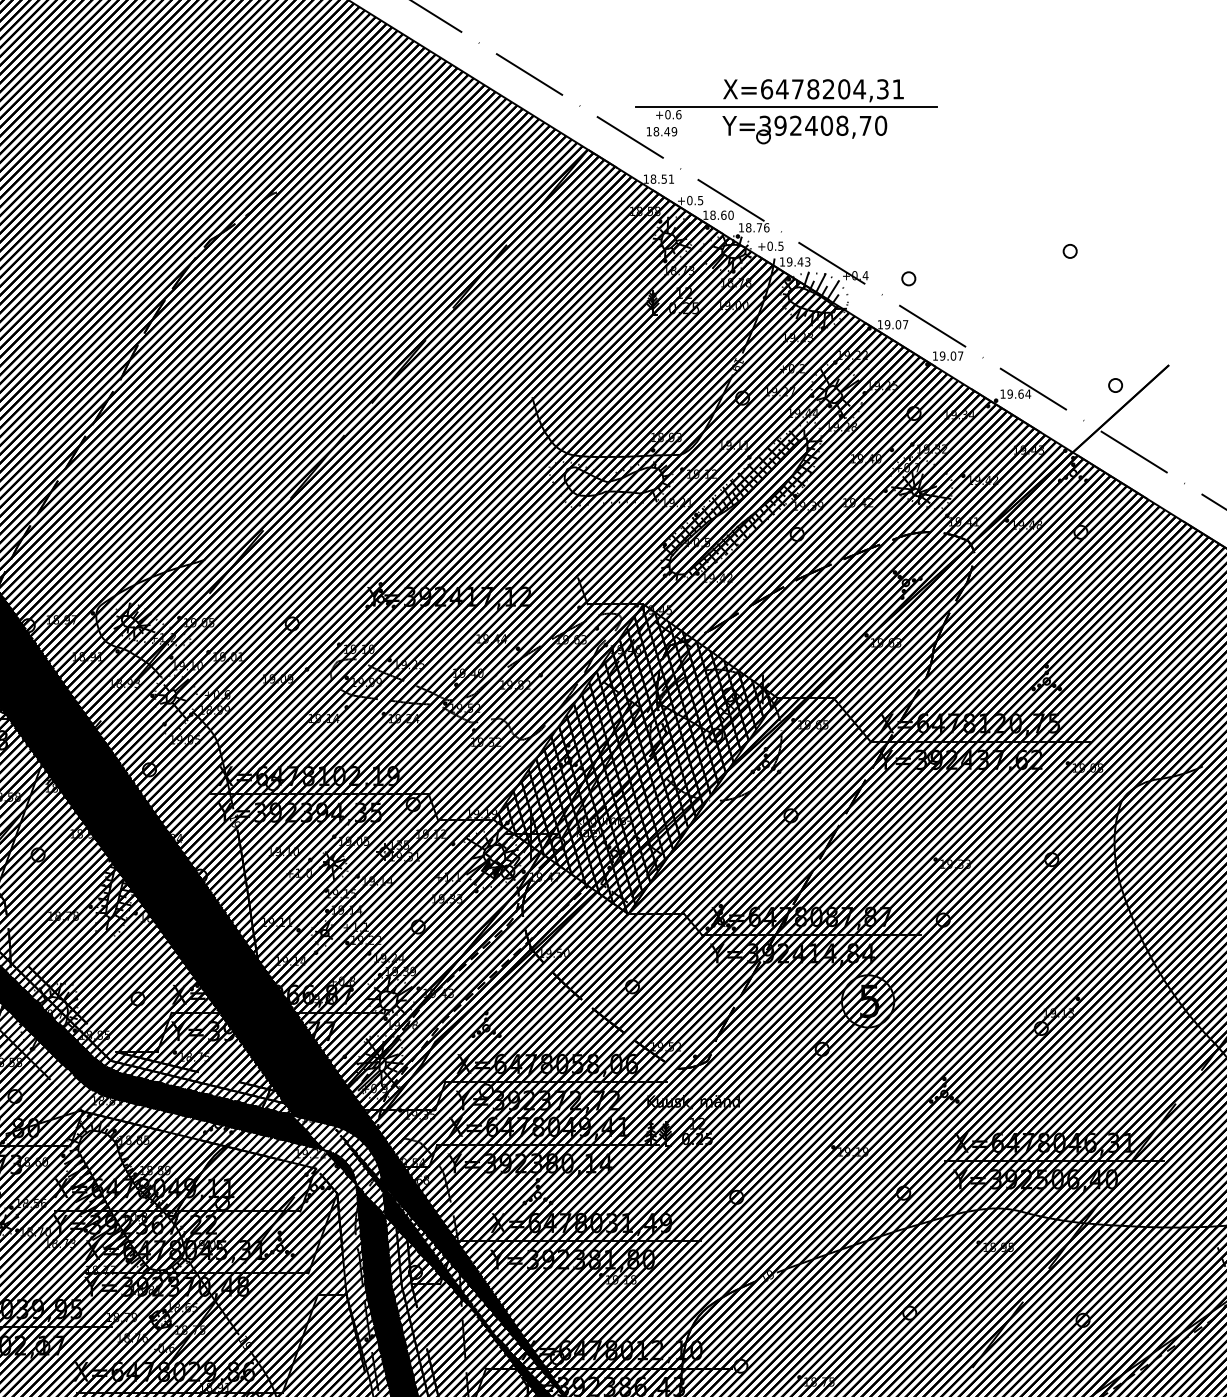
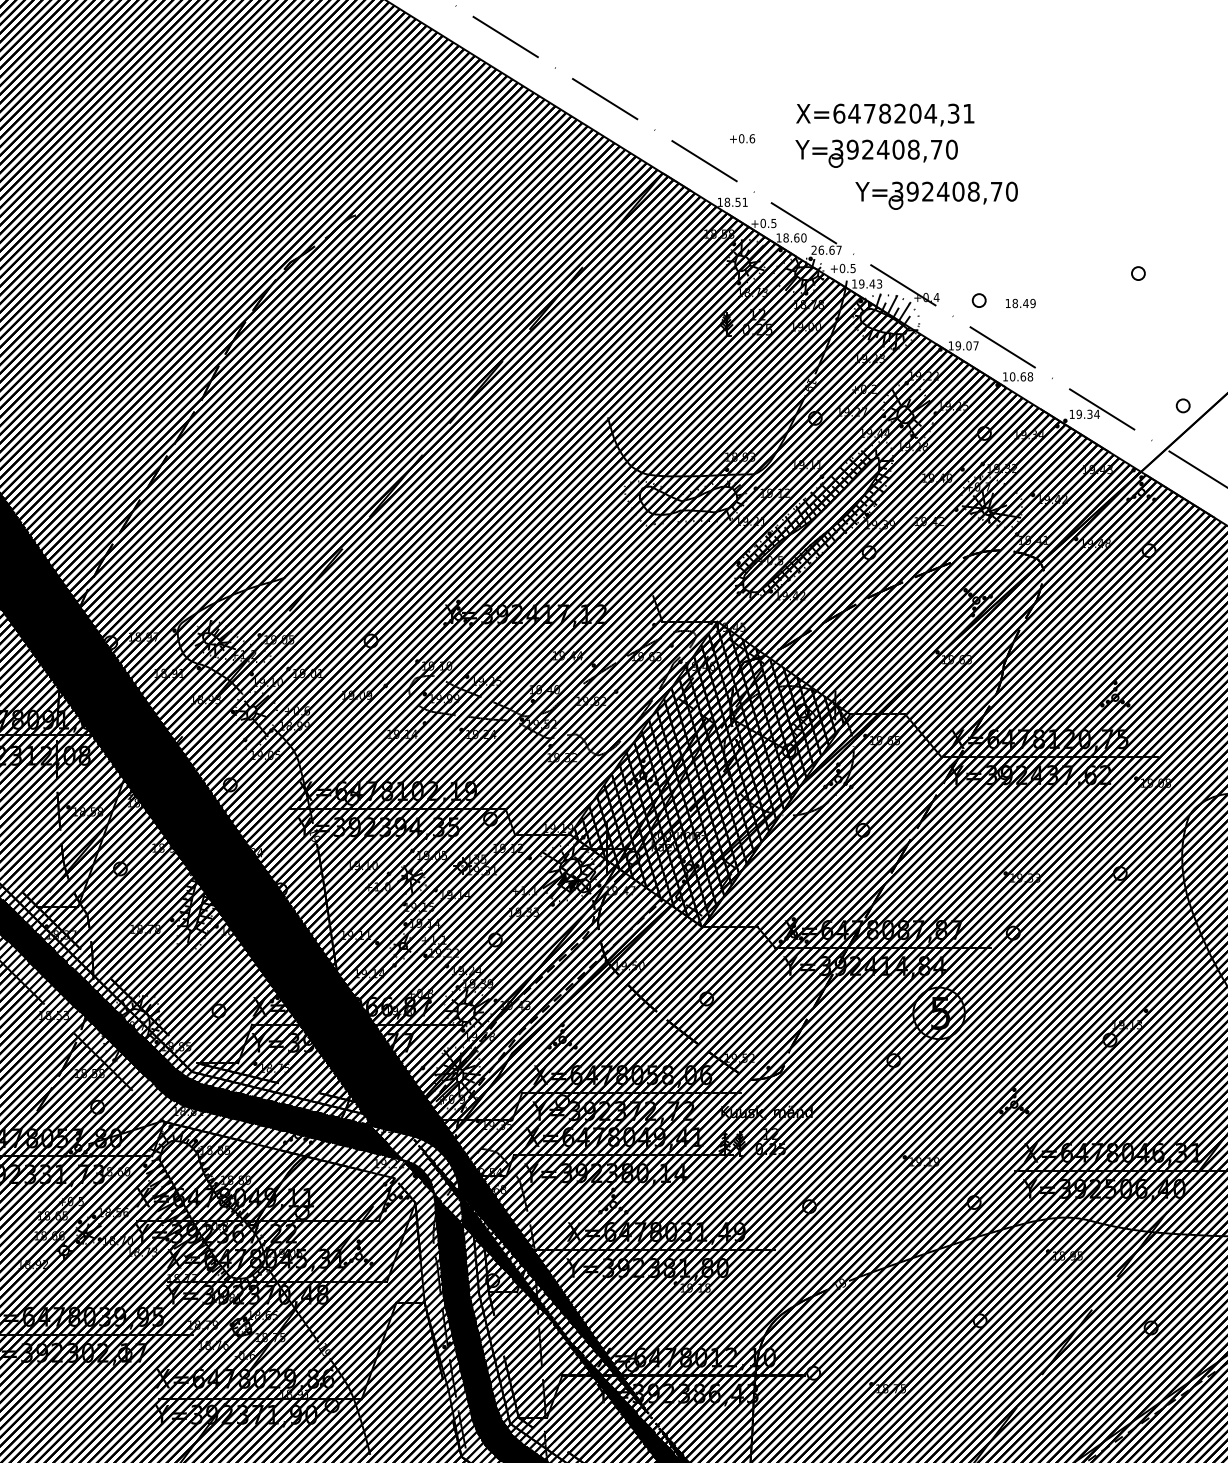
line: (786, 107) -> (858, 131), removed
text: (661, 131) -> (1020, 303), moved
part: (865, 172) -> (936, 195), added
text: (753, 226) -> (826, 249), 18.76 -> 26.67
text: (951, 355) -> (1021, 376), 19.07 -> 10.68
text: (1020, 393) -> (1089, 413), 19.64 -> 19.34

